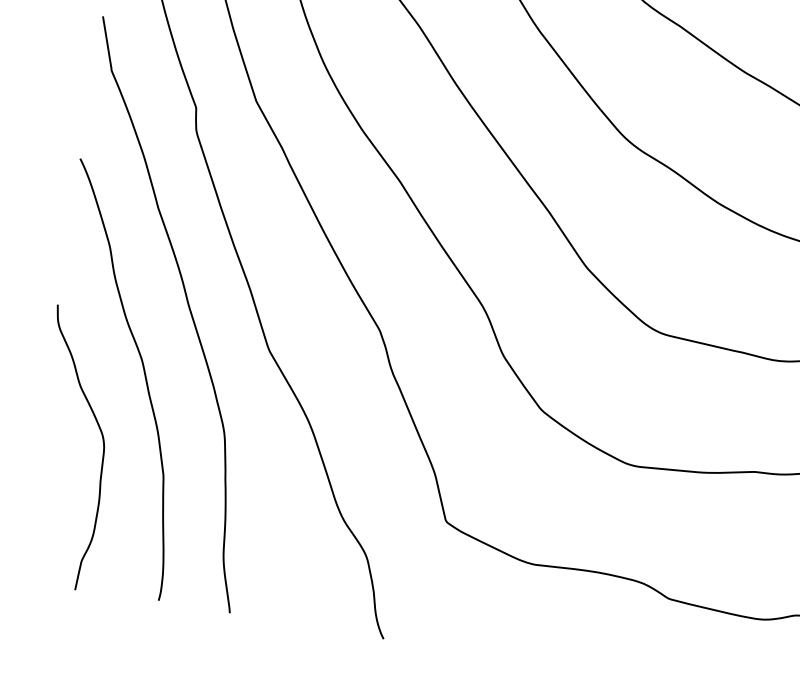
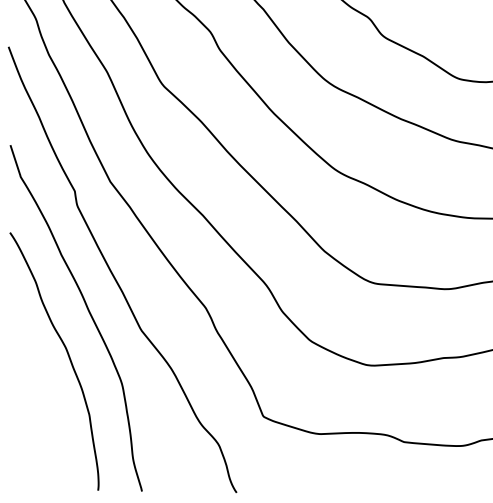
curve: (101, 443) -> (49, 401), removed

